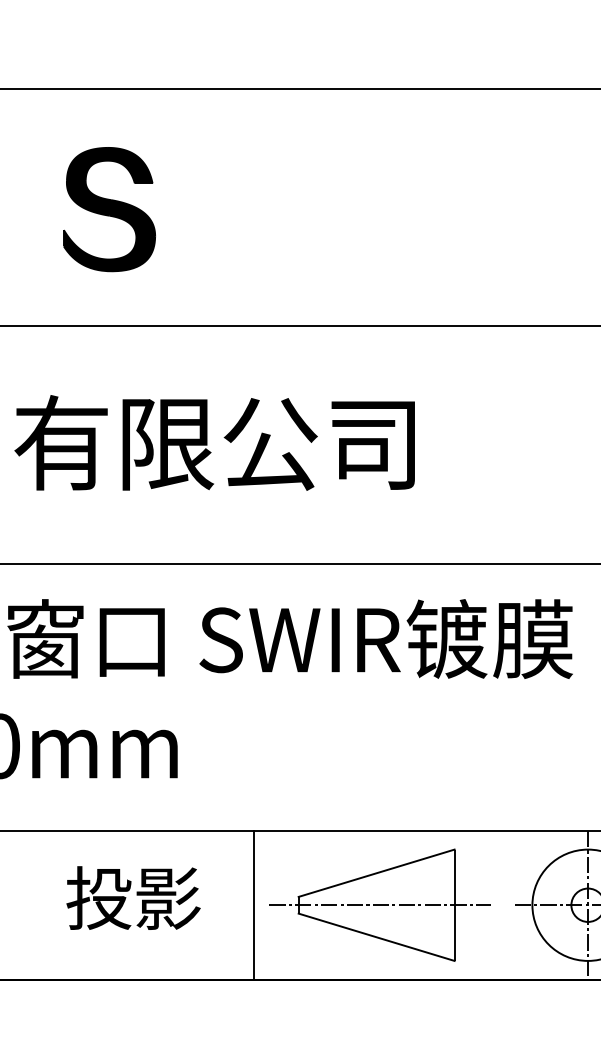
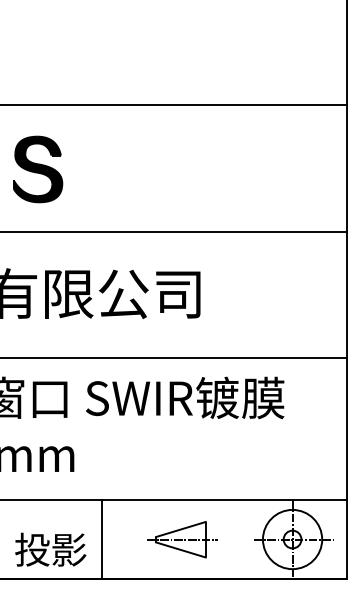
text: (132, 897) -> (50, 549), moved
line: (253, 905) -> (101, 539), moved
part: (379, 905) -> (181, 539), size x0.6

